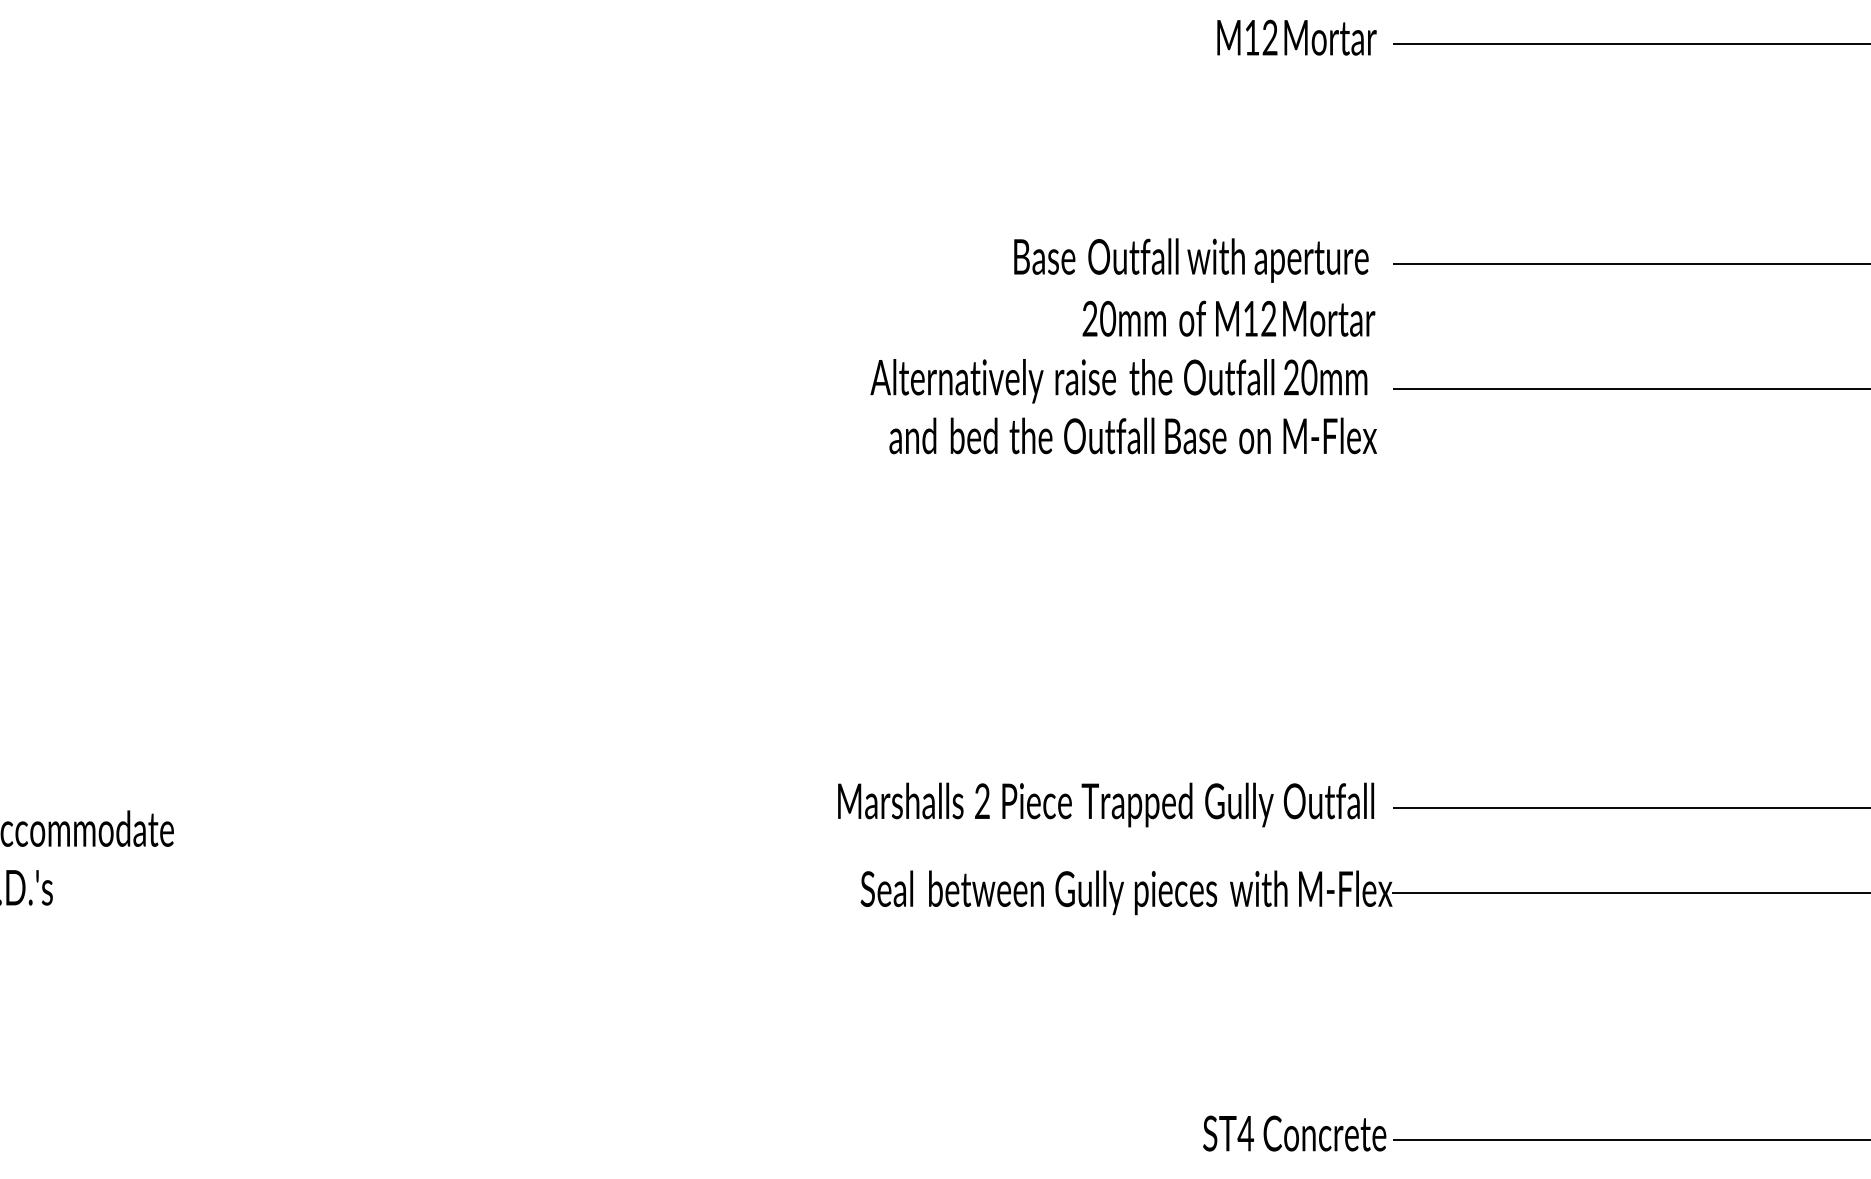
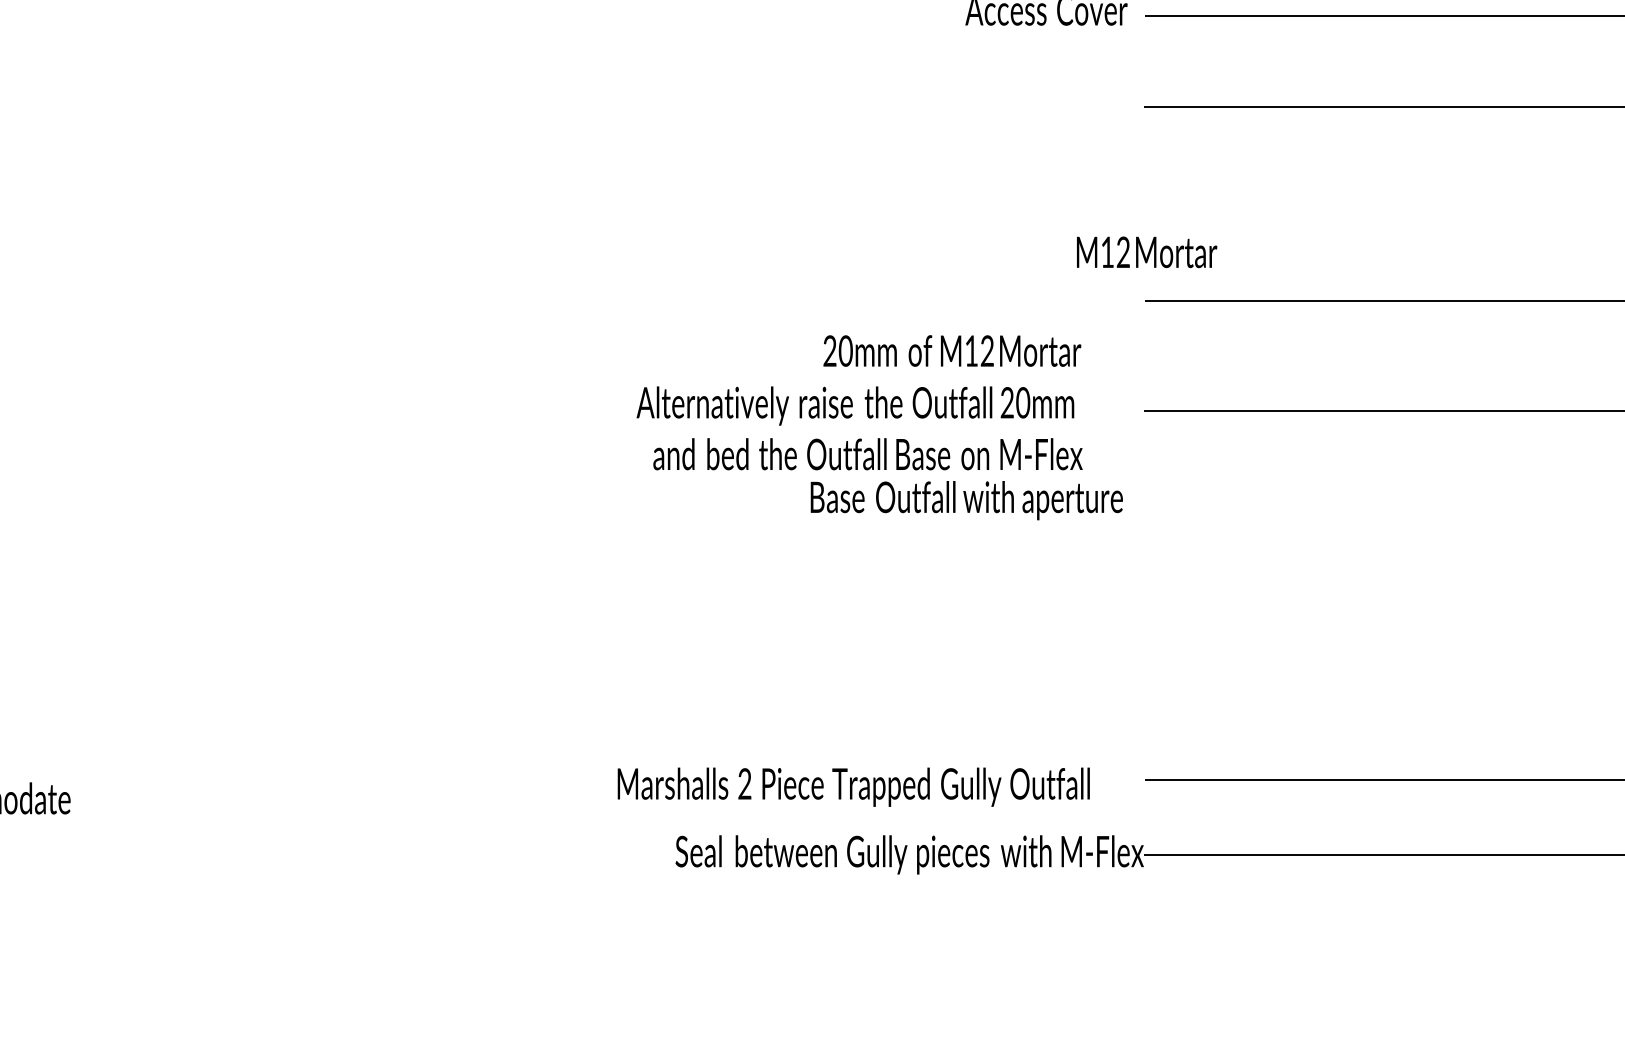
text: (1296, 37) -> (1146, 252), moved
text: (1191, 260) -> (966, 500), moved
text: (1123, 377) -> (859, 402), moved
text: (1106, 804) -> (854, 786), moved

